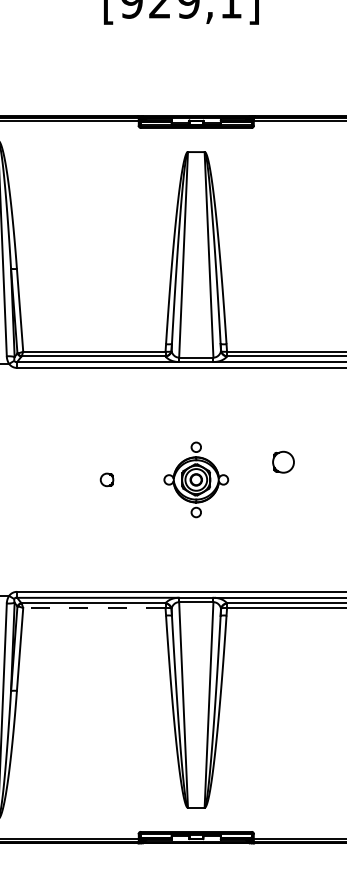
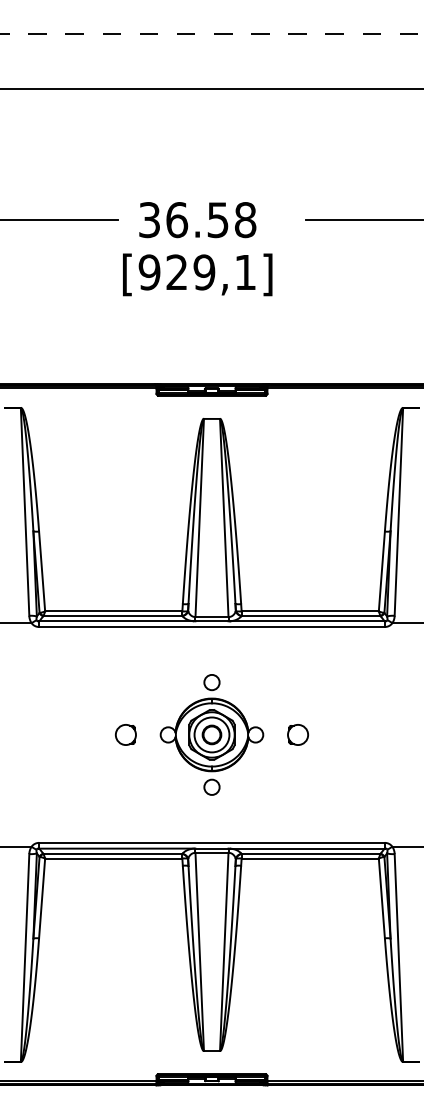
circle: (282, 461) -> (297, 734), moved
circle: (106, 479) -> (125, 734), size x1.67
part: (195, 479) -> (211, 734), size x1.67
line: (94, 608) -> (113, 858), dashed -> solid

